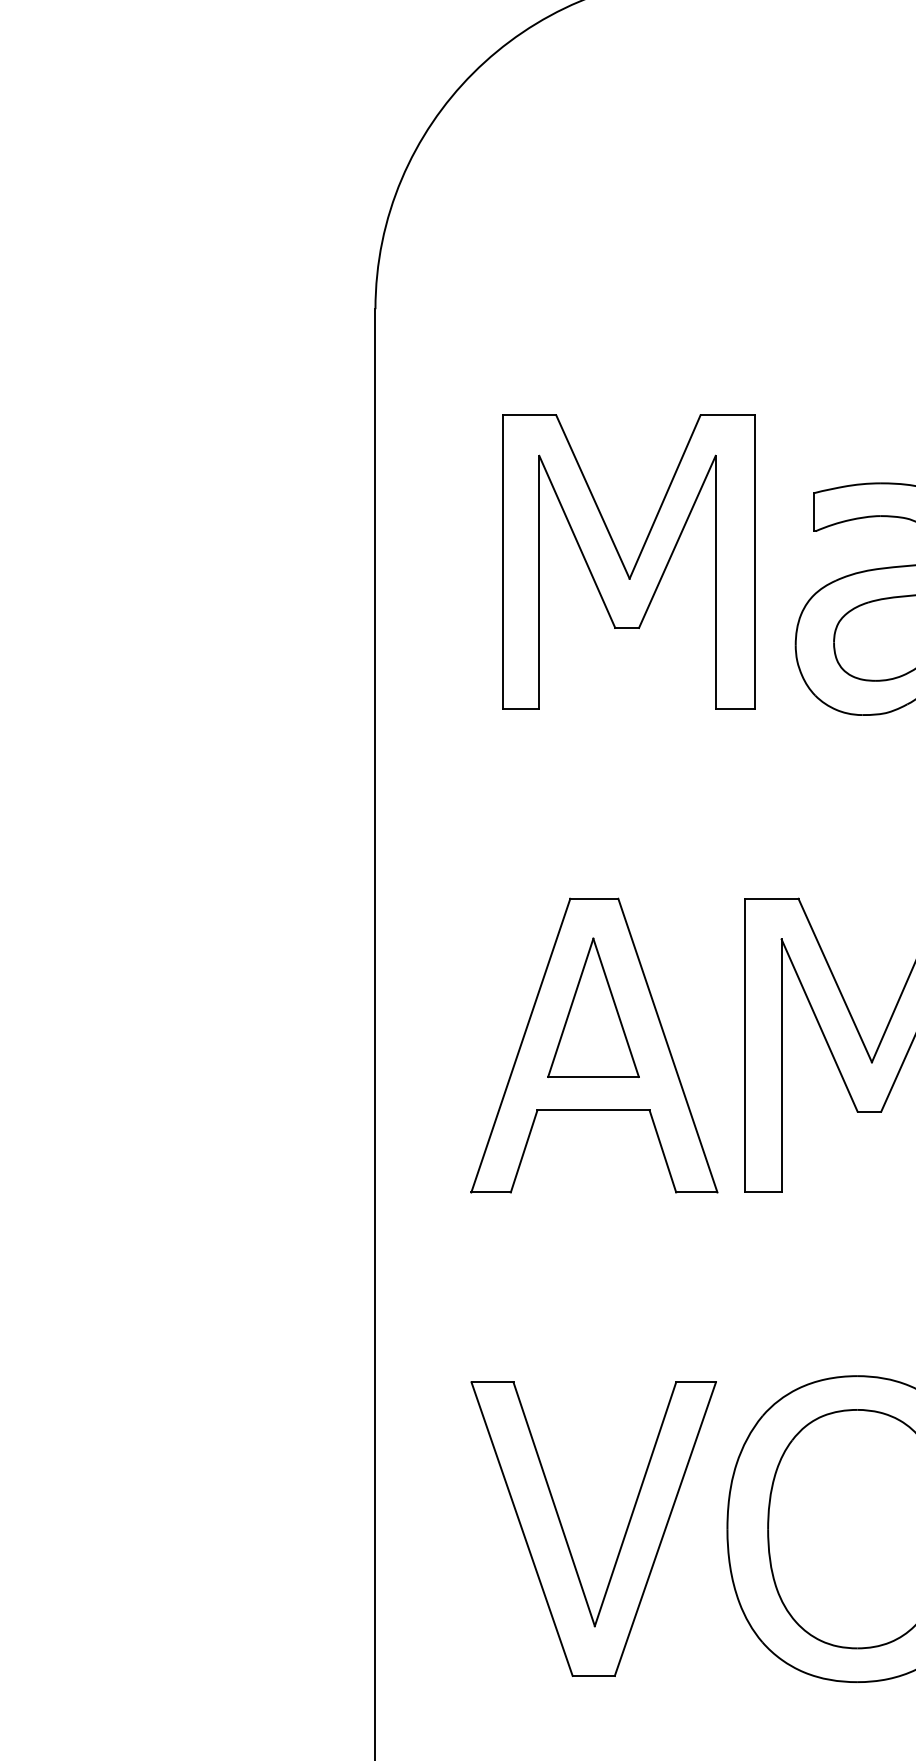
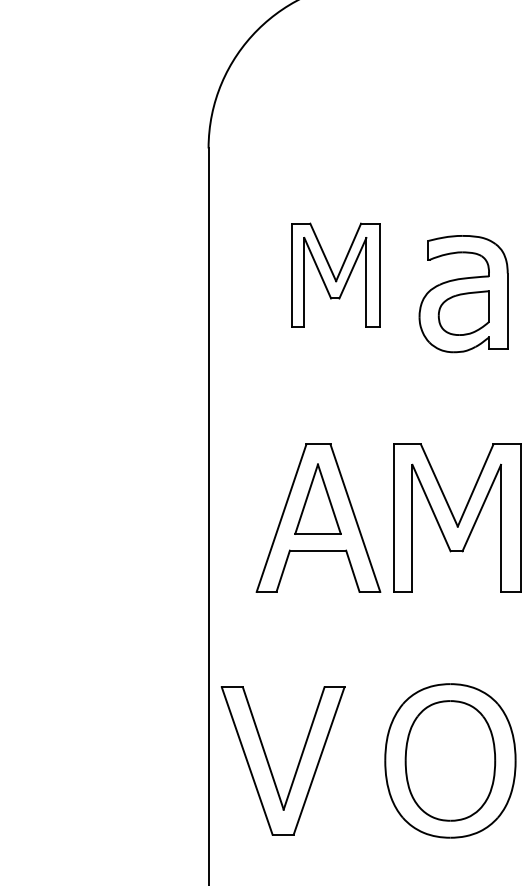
part: (628, 560) -> (335, 274), size x0.7
part: (566, 1534) -> (269, 763), moved

